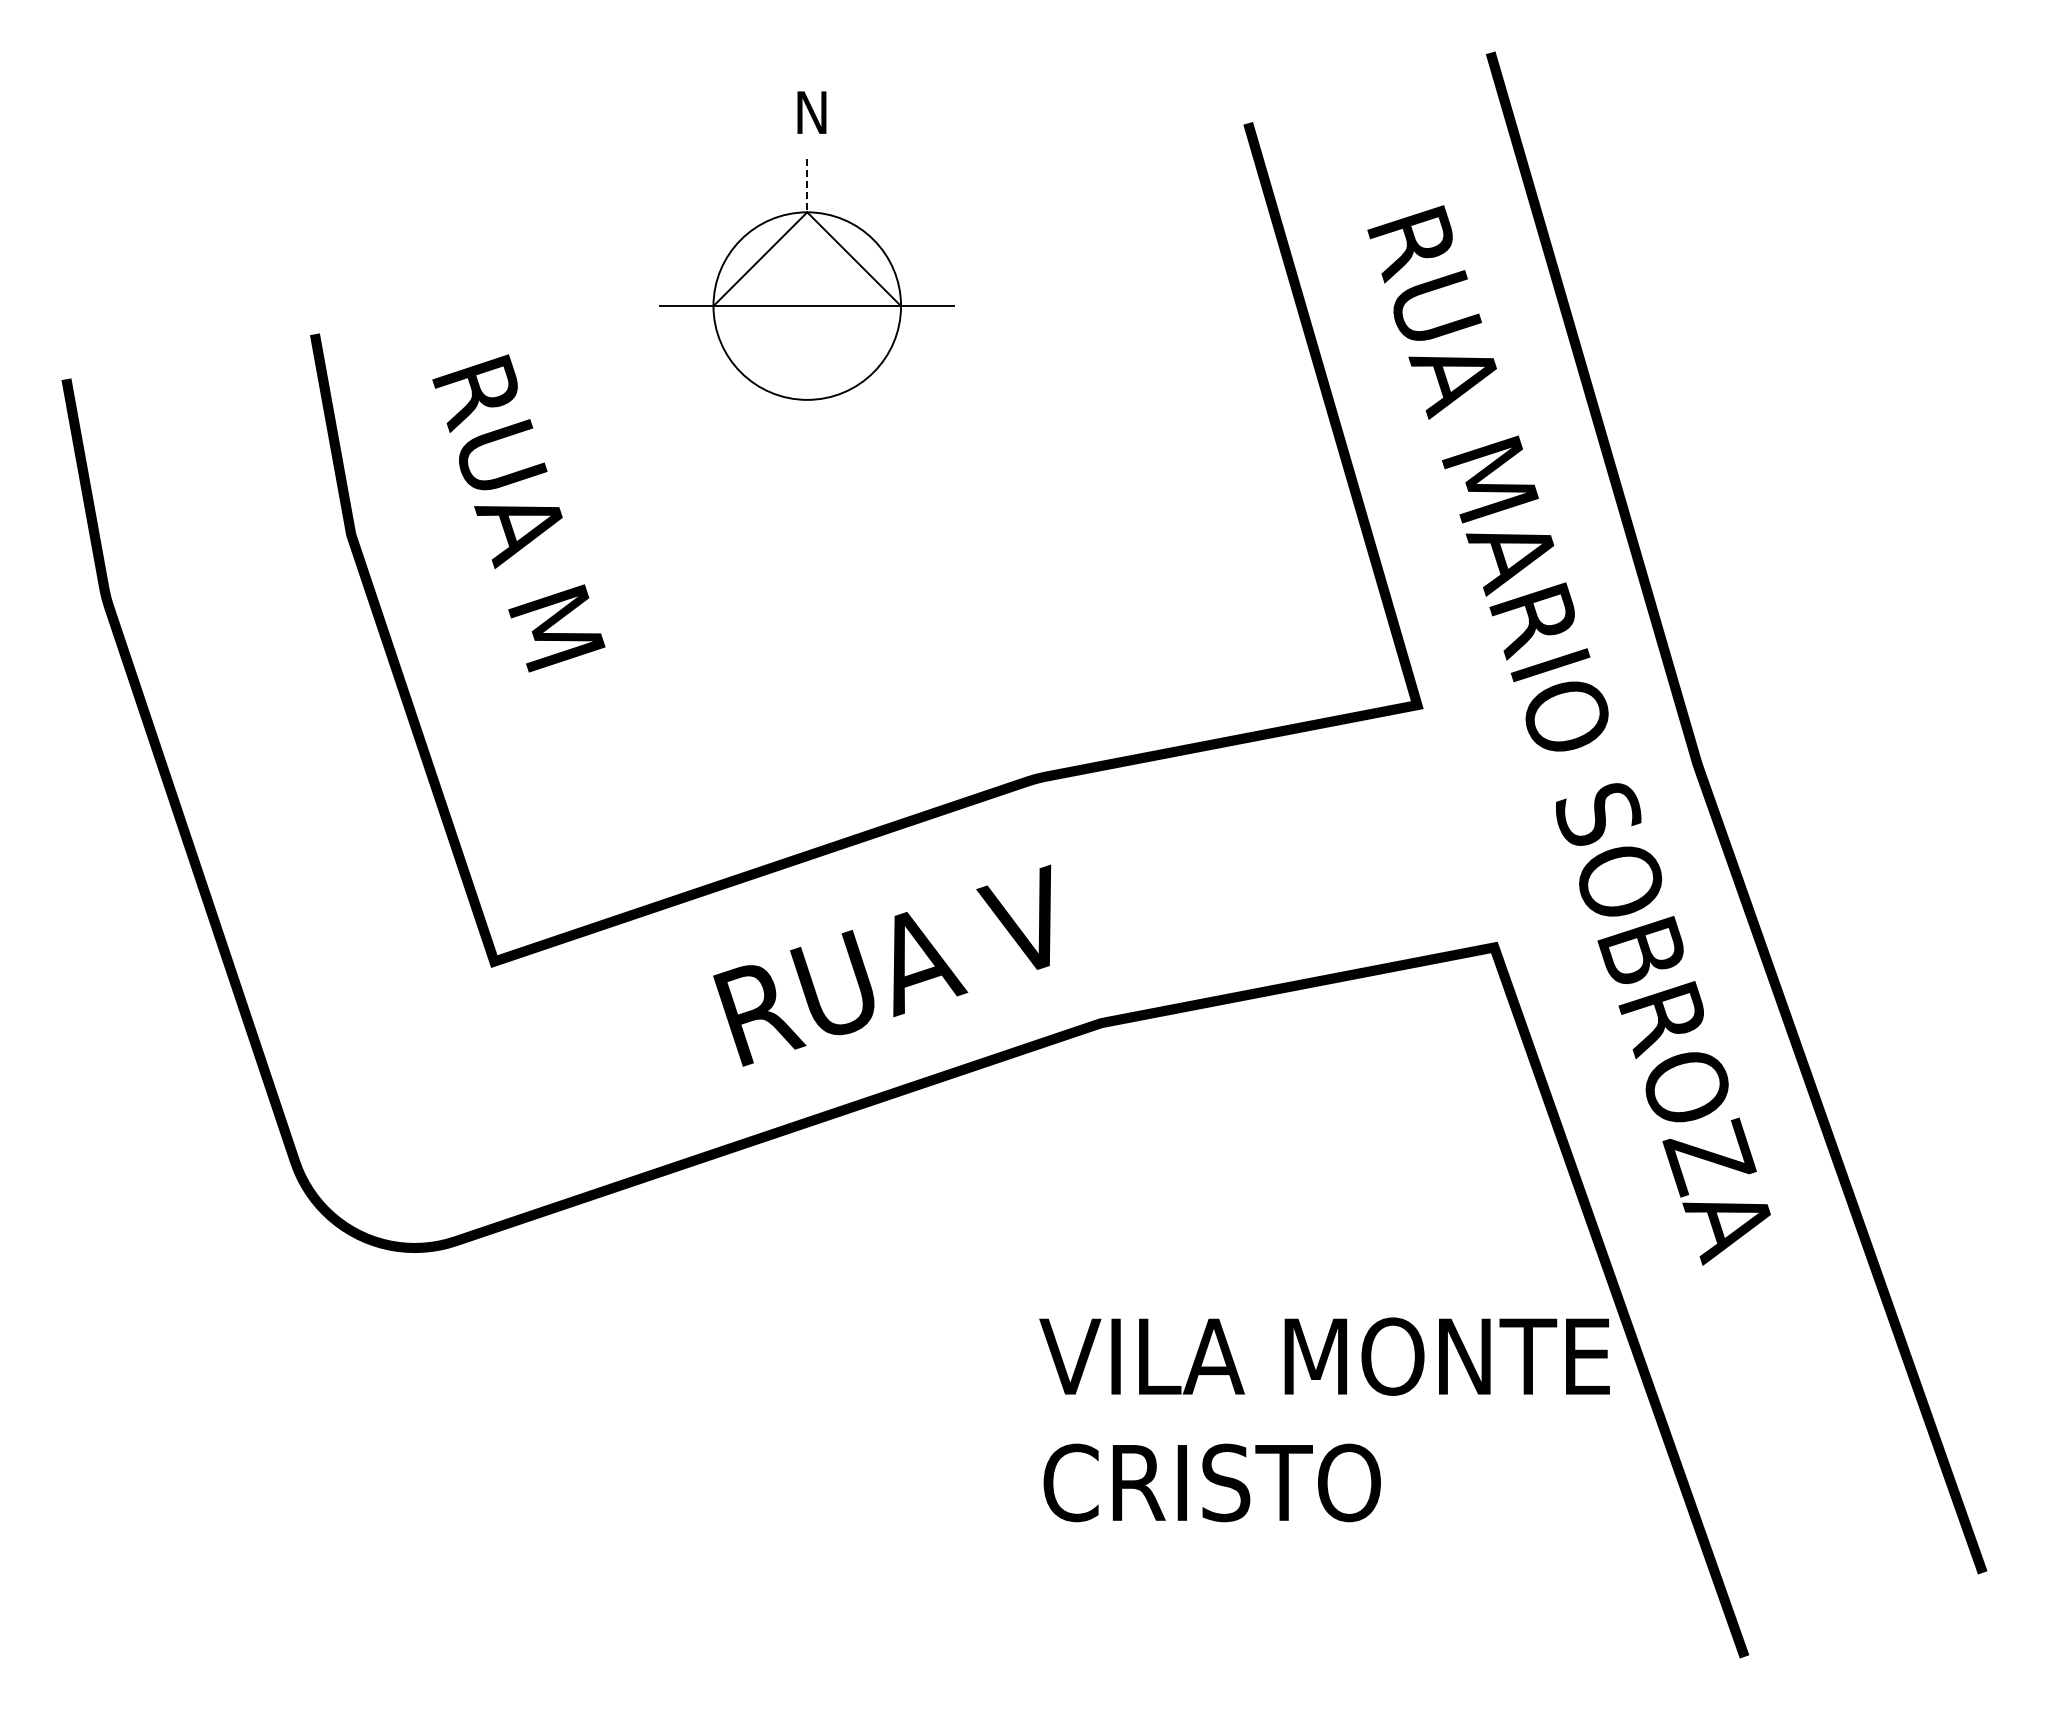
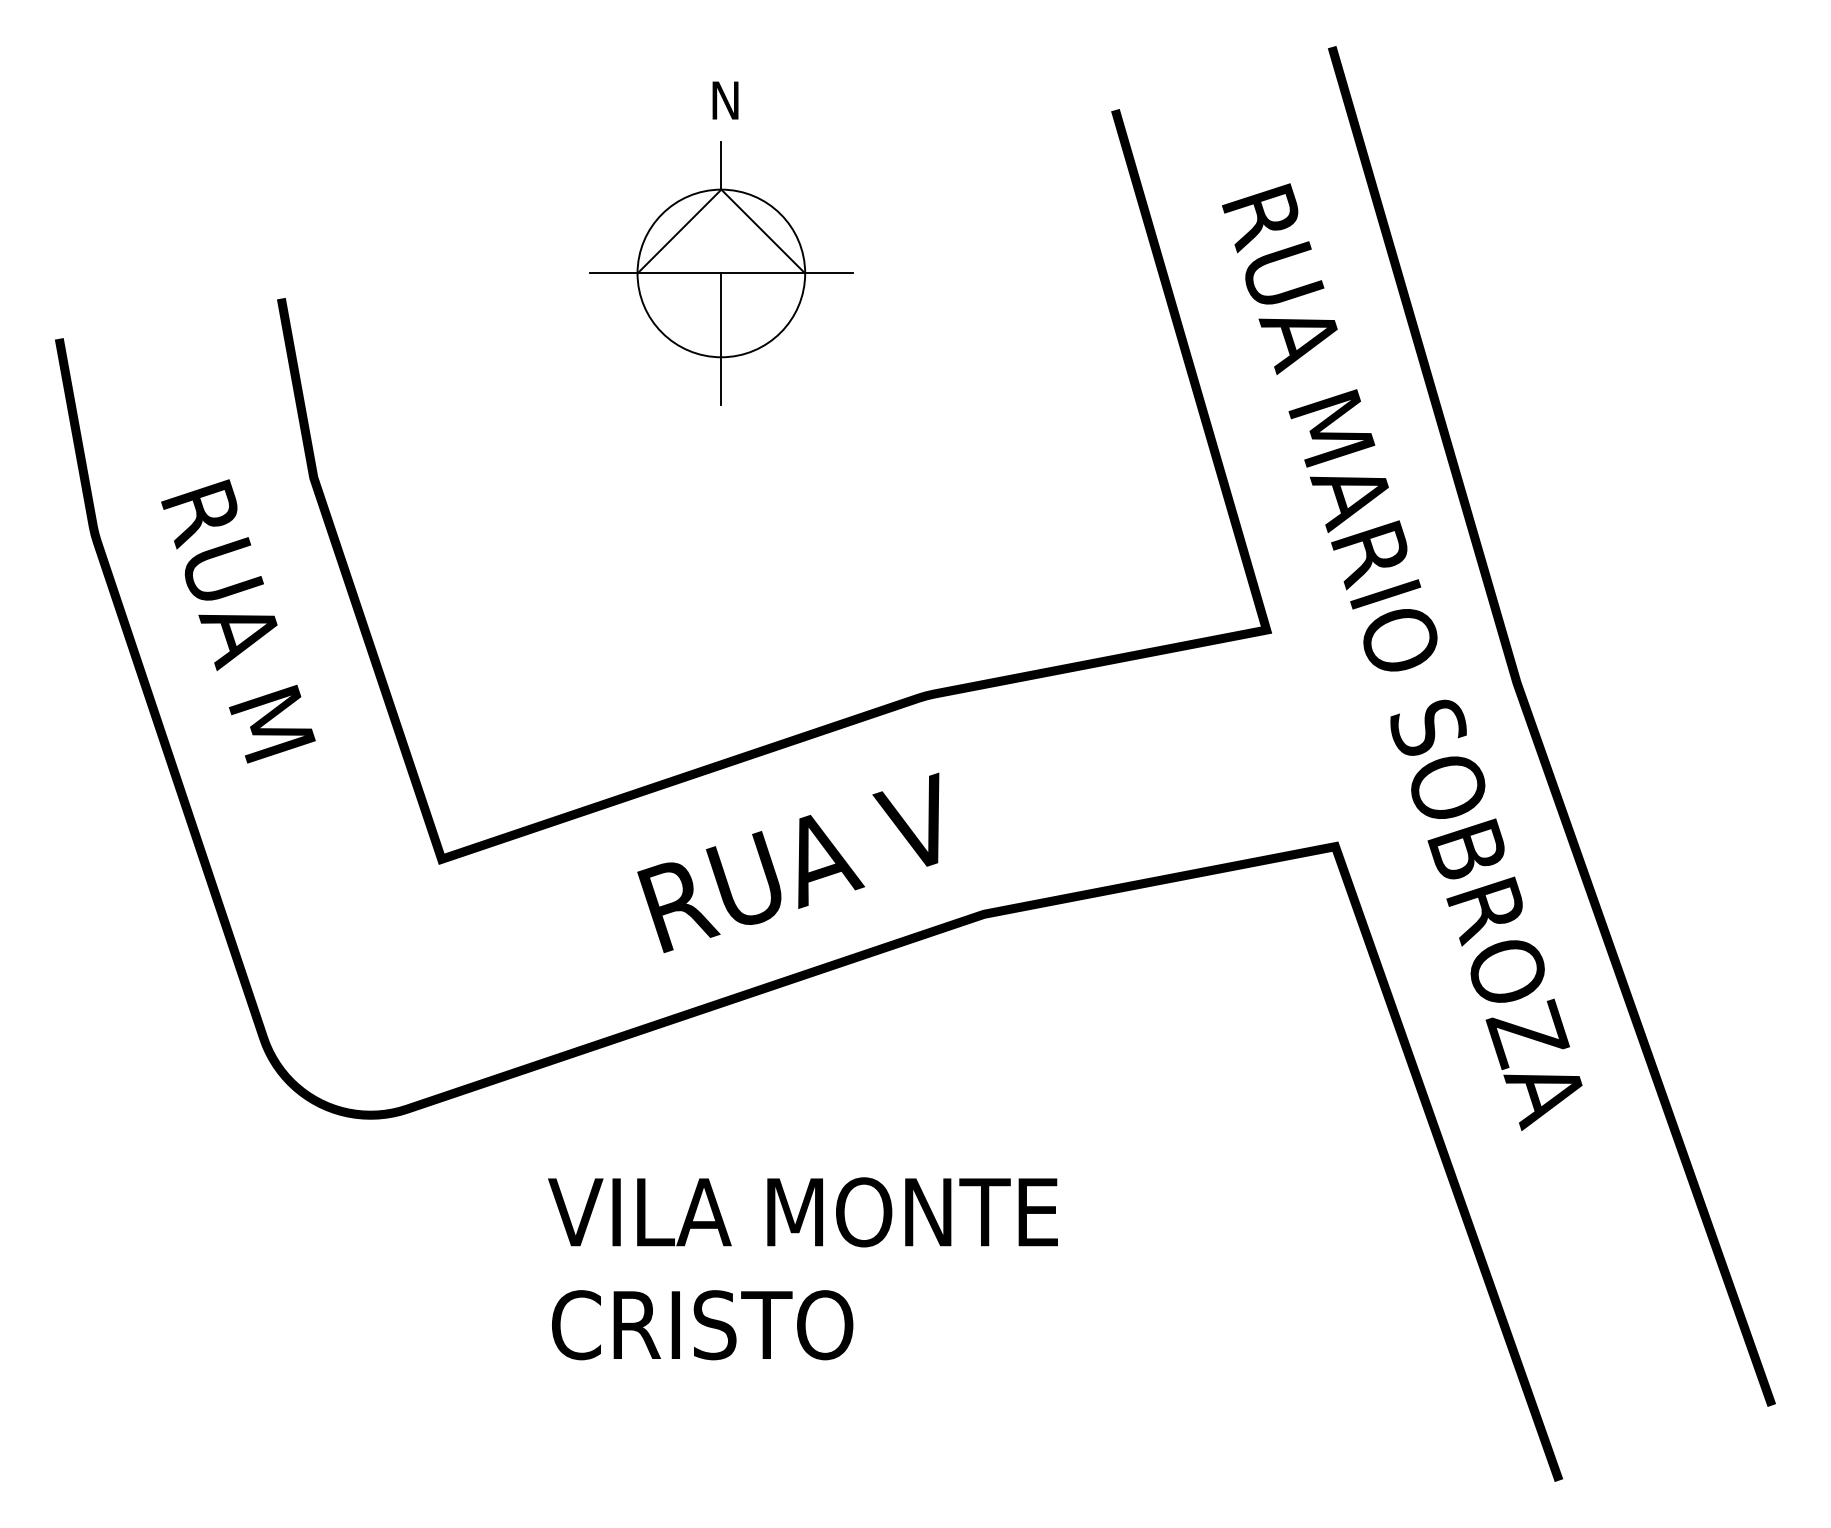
line: (807, 185) -> (721, 165), dashed -> solid
line: (807, 379) -> (721, 339), added
text: (518, 513) -> (238, 621), moved
text: (1324, 1419) -> (802, 1268), moved

